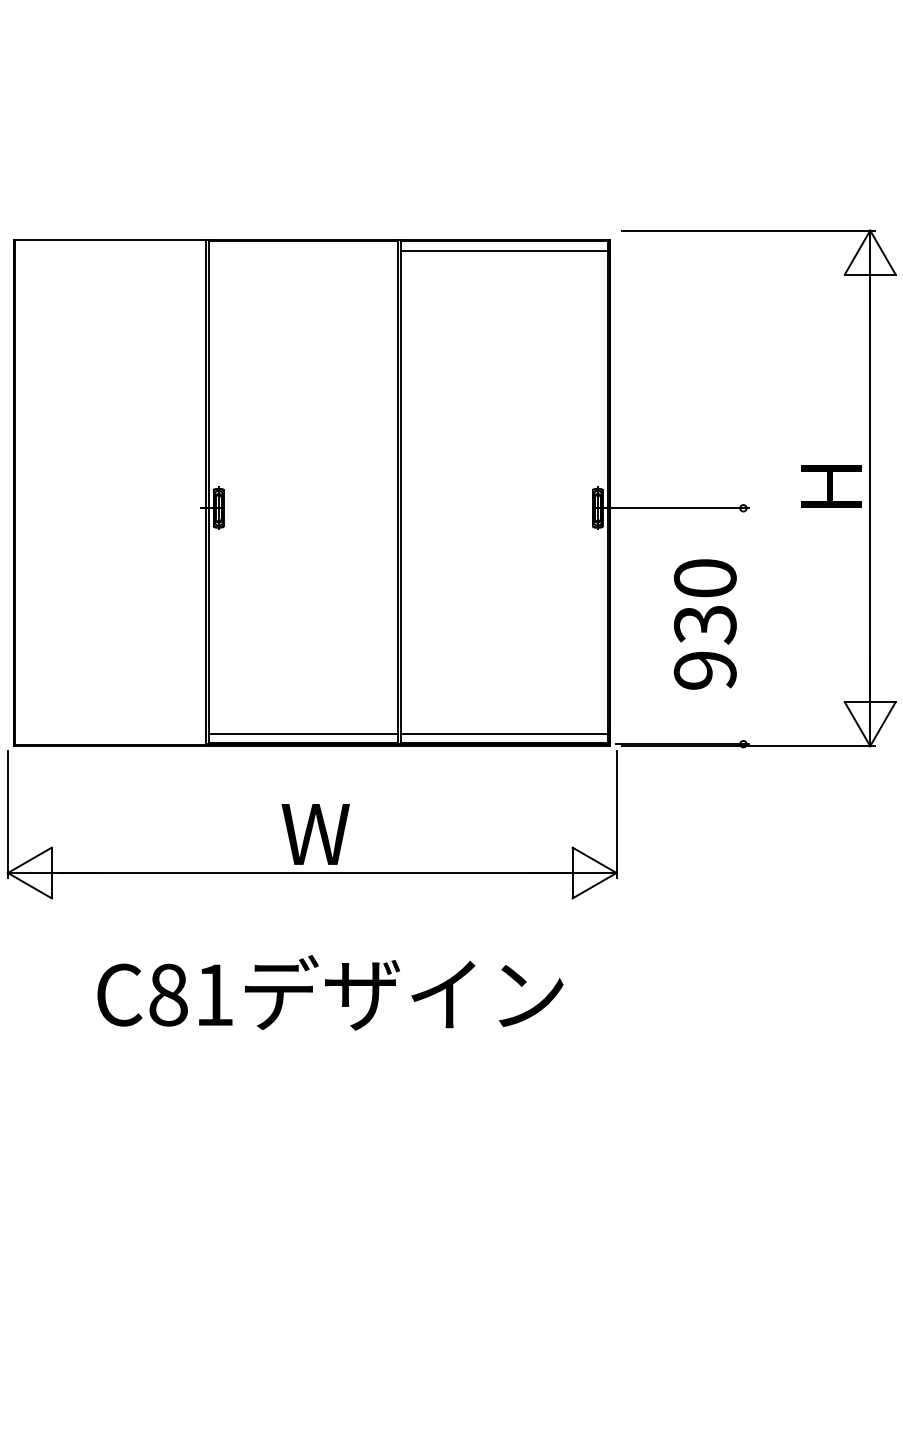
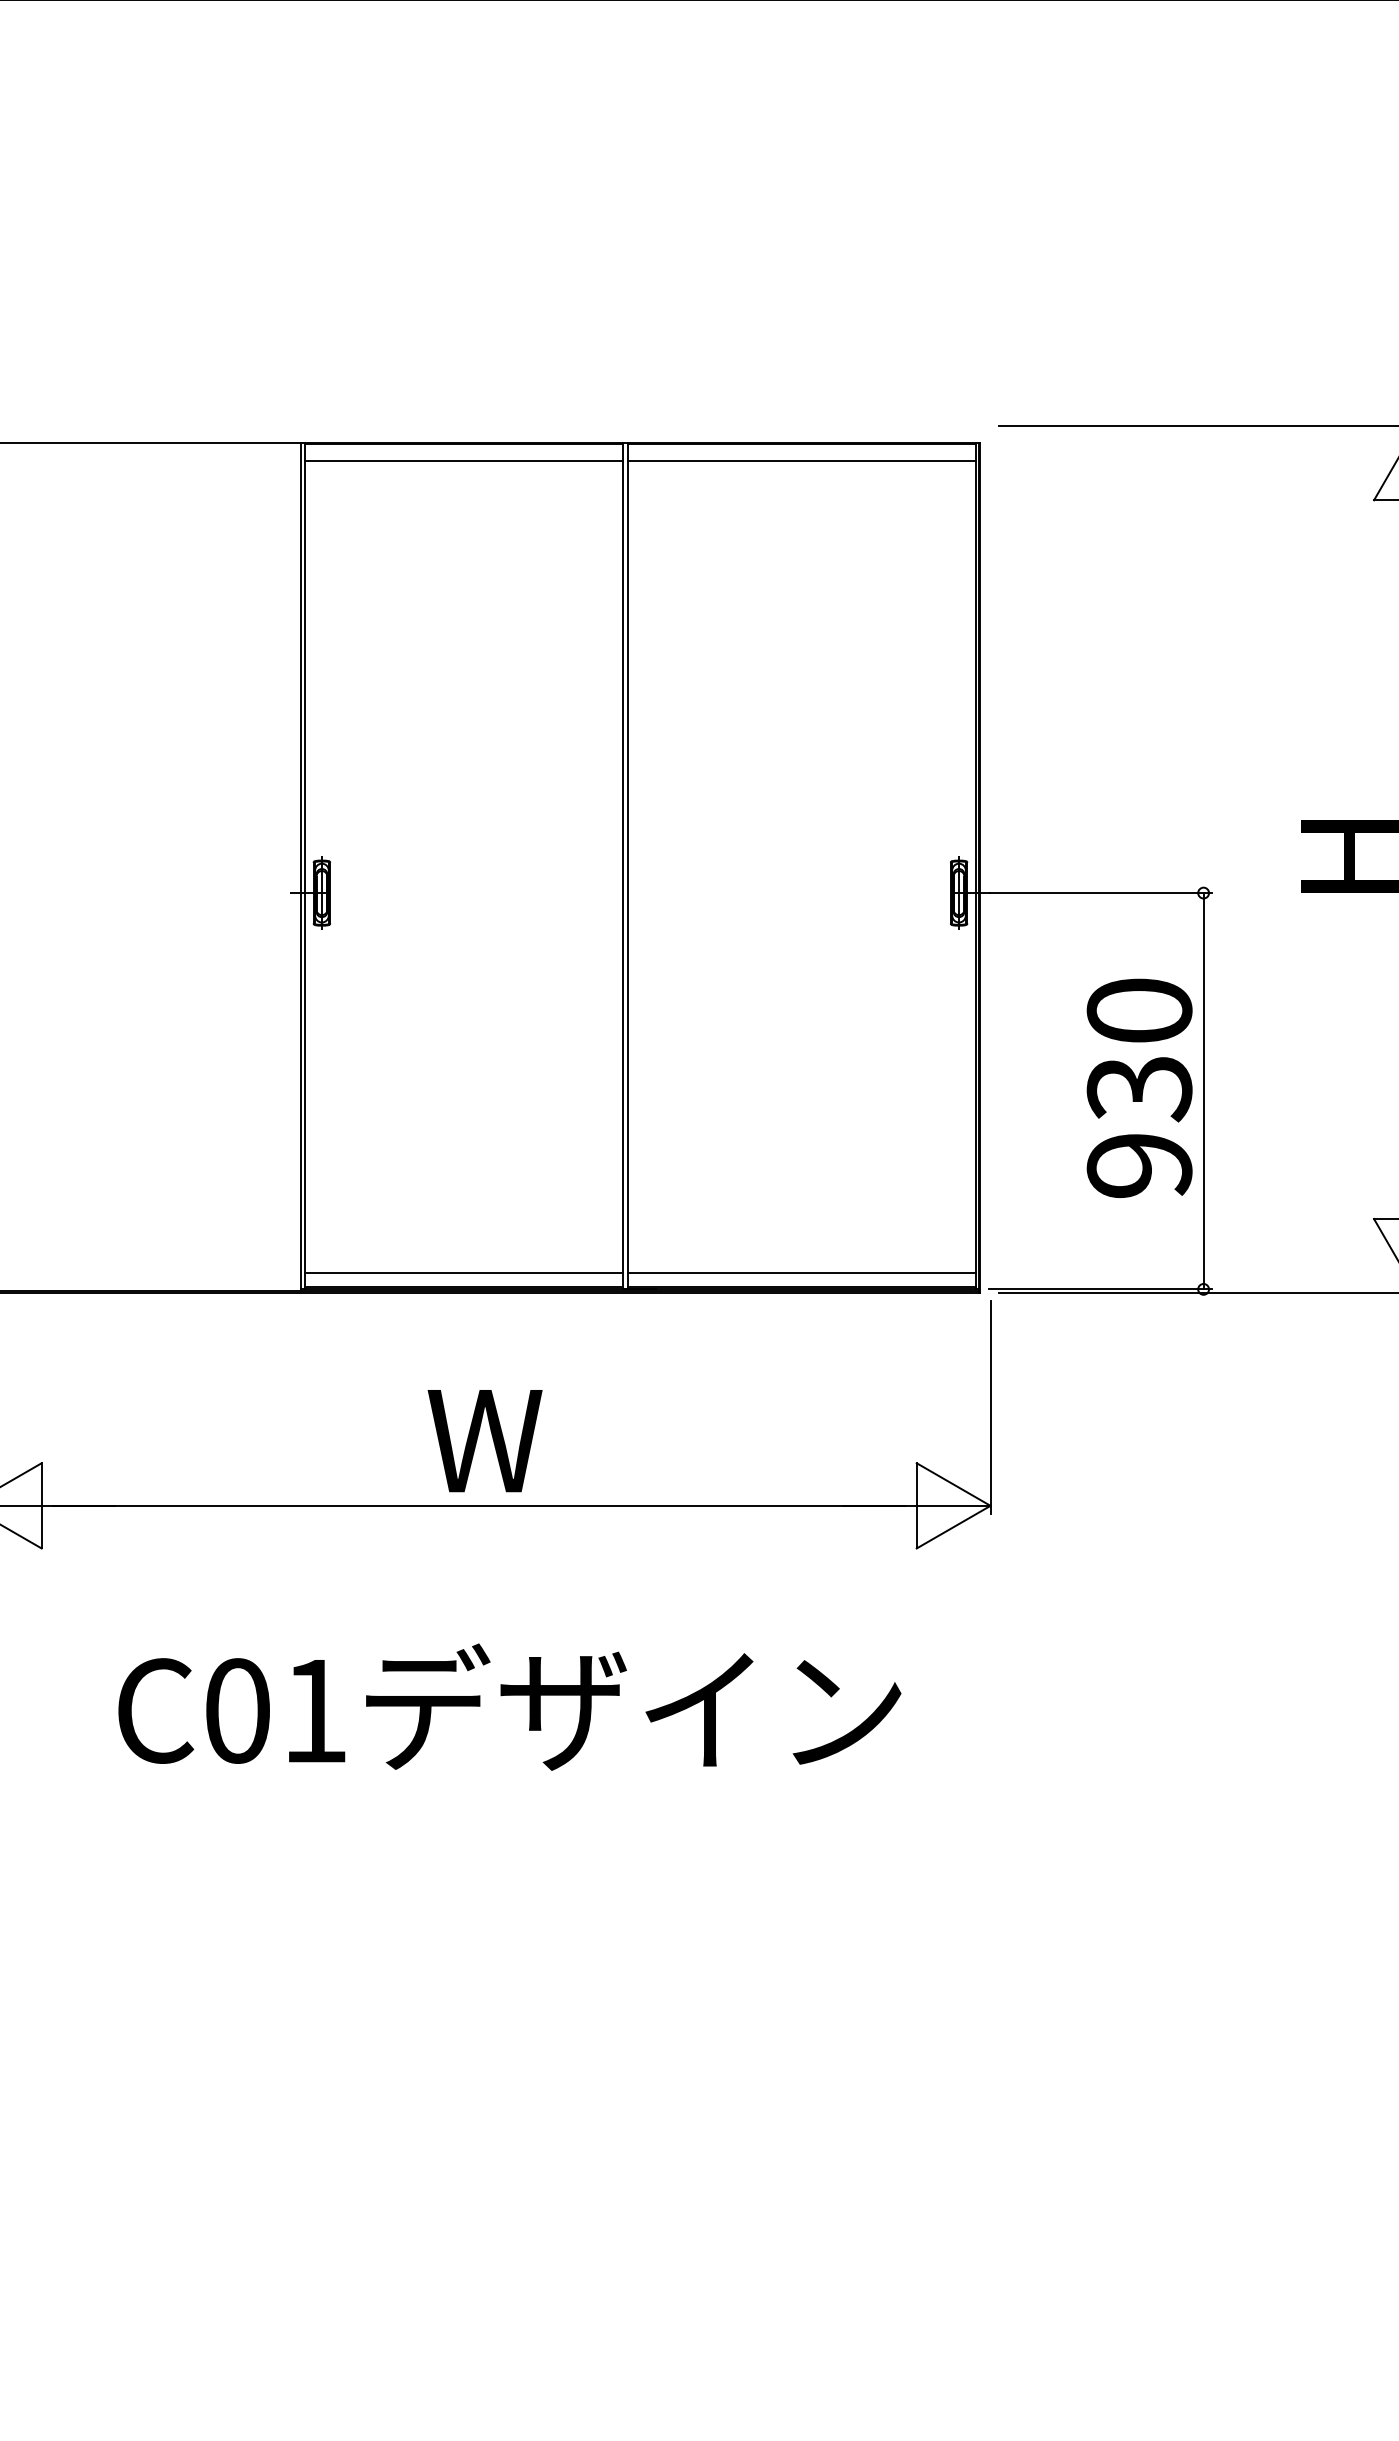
line: (302, 251) -> (462, 461), added
line: (743, 626) -> (1203, 1091), added
text: (168, 994) -> (237, 1709), C81 -> C01

